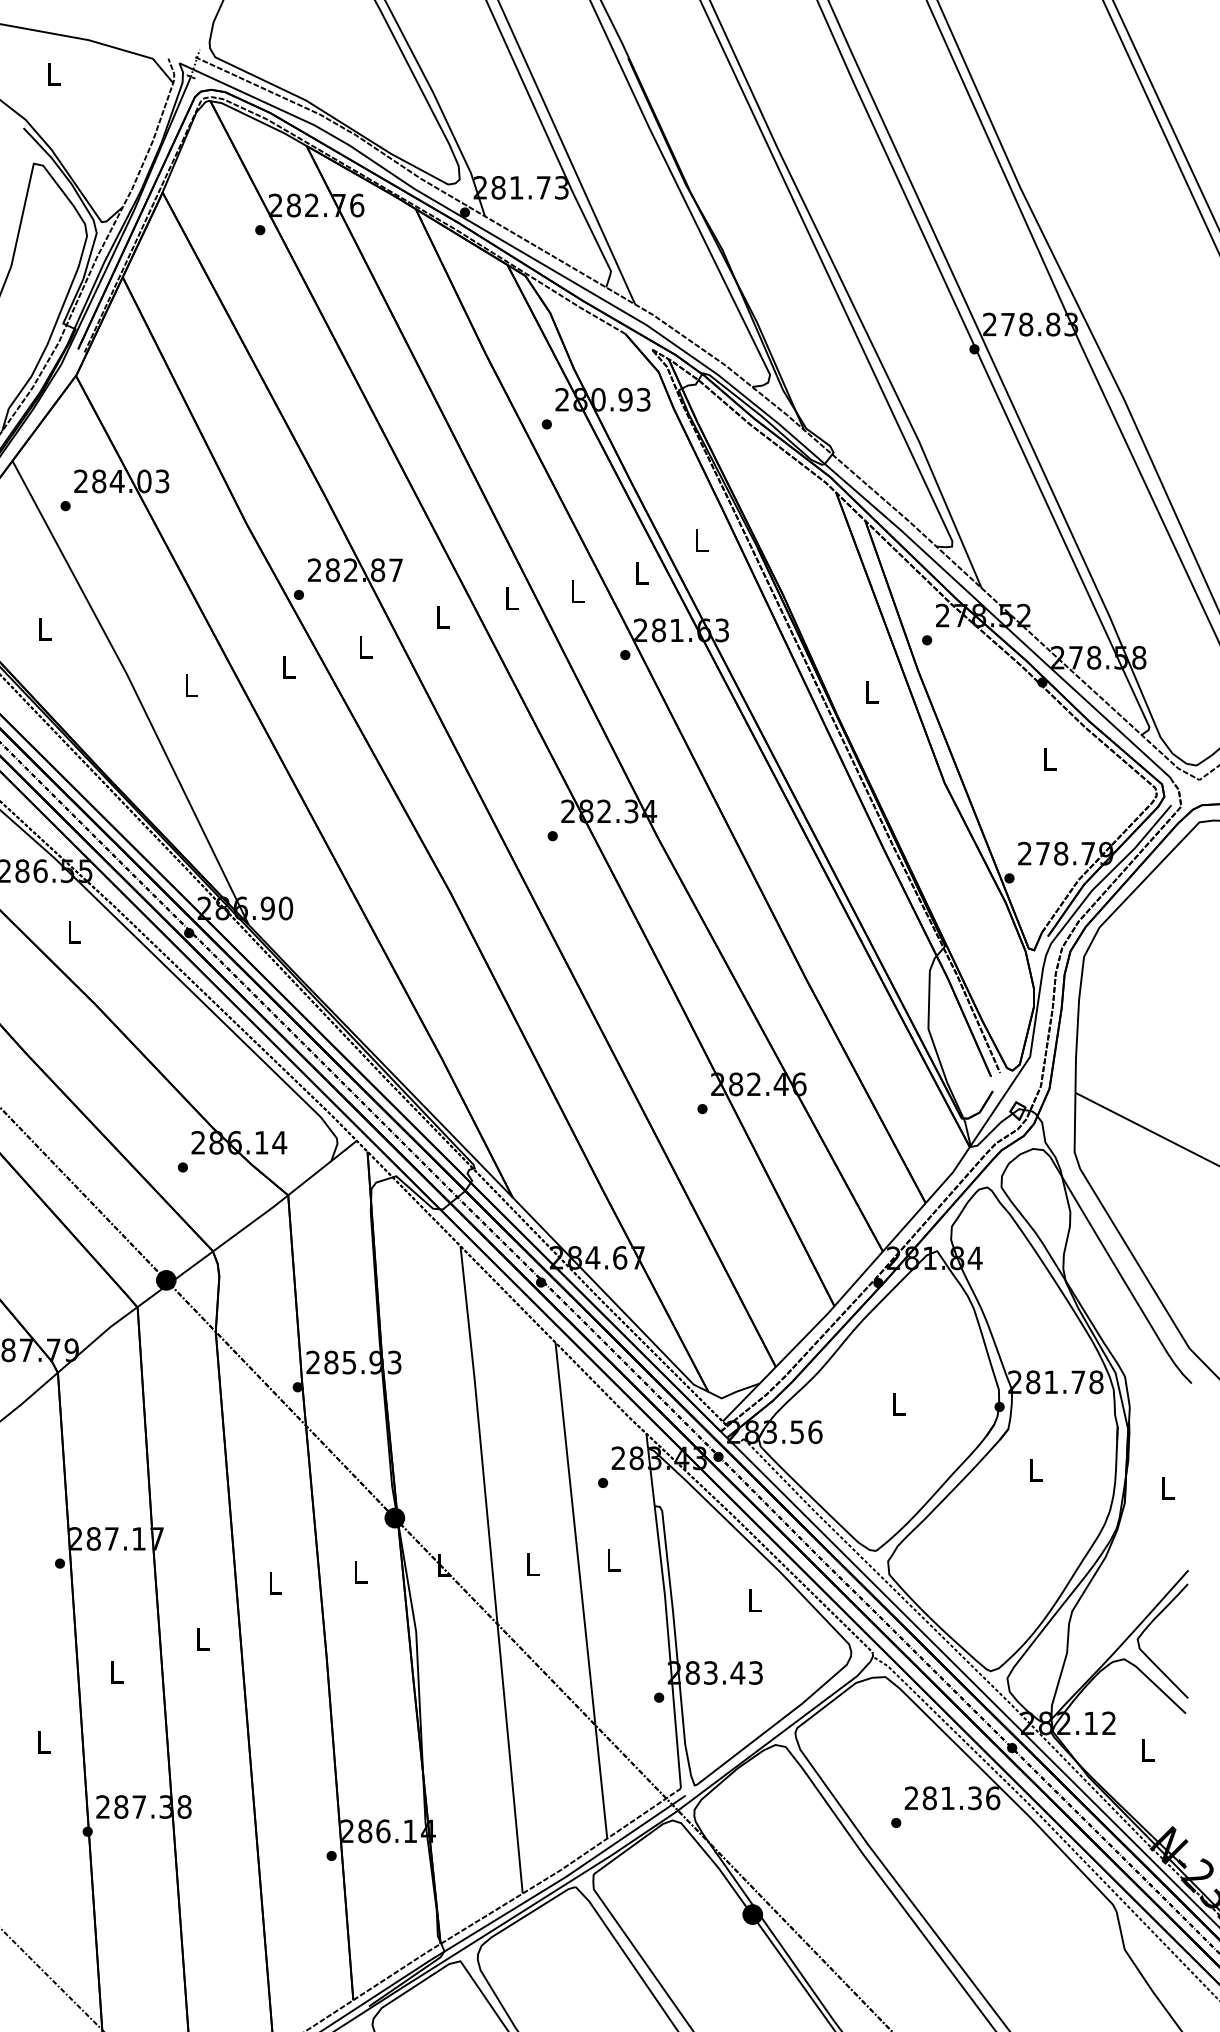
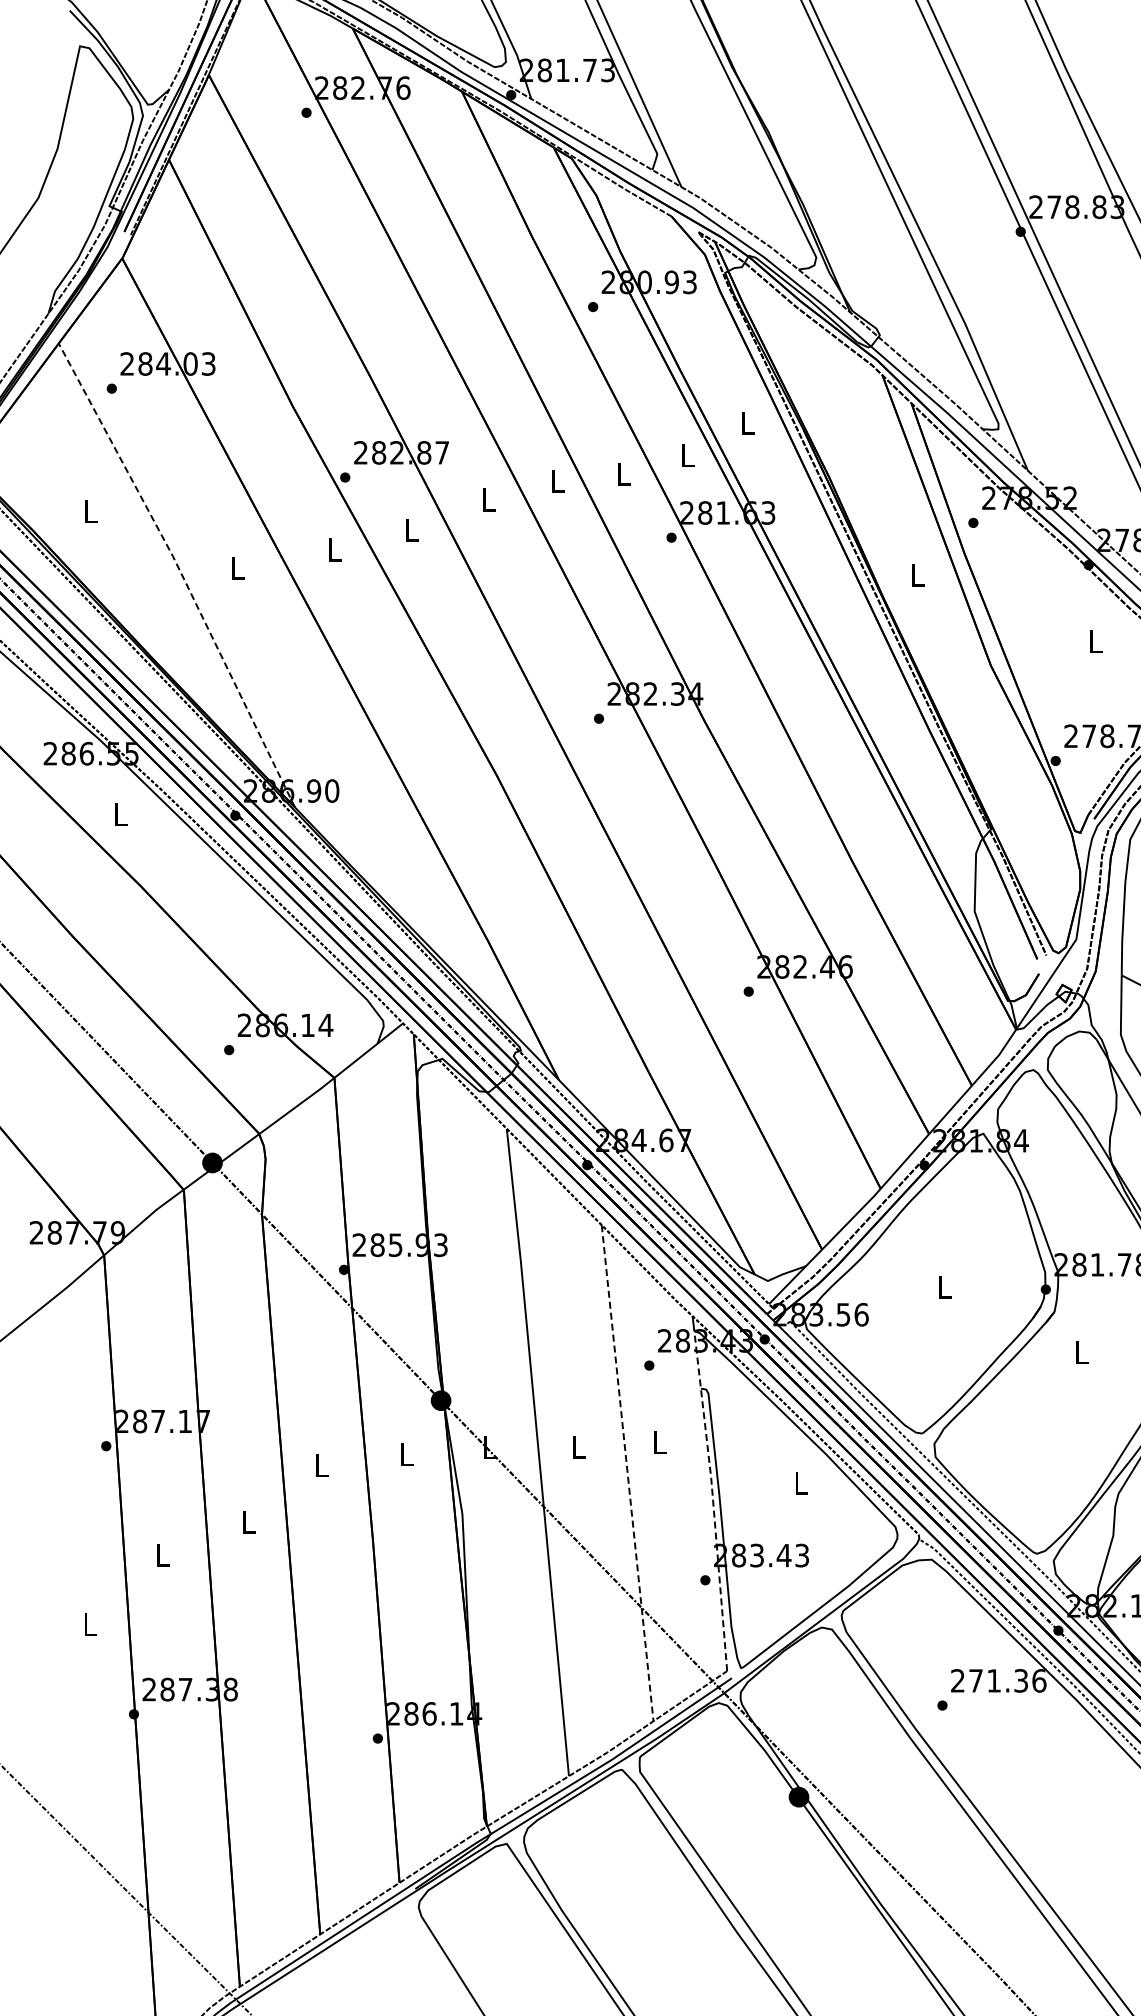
line: (134, 689) -> (180, 572), solid -> dashed
line: (581, 1591) -> (627, 1474), solid -> dashed
line: (666, 1617) -> (712, 1500), solid -> dashed
text: (929, 1798) -> (975, 1681), 281.36 -> 271.36

